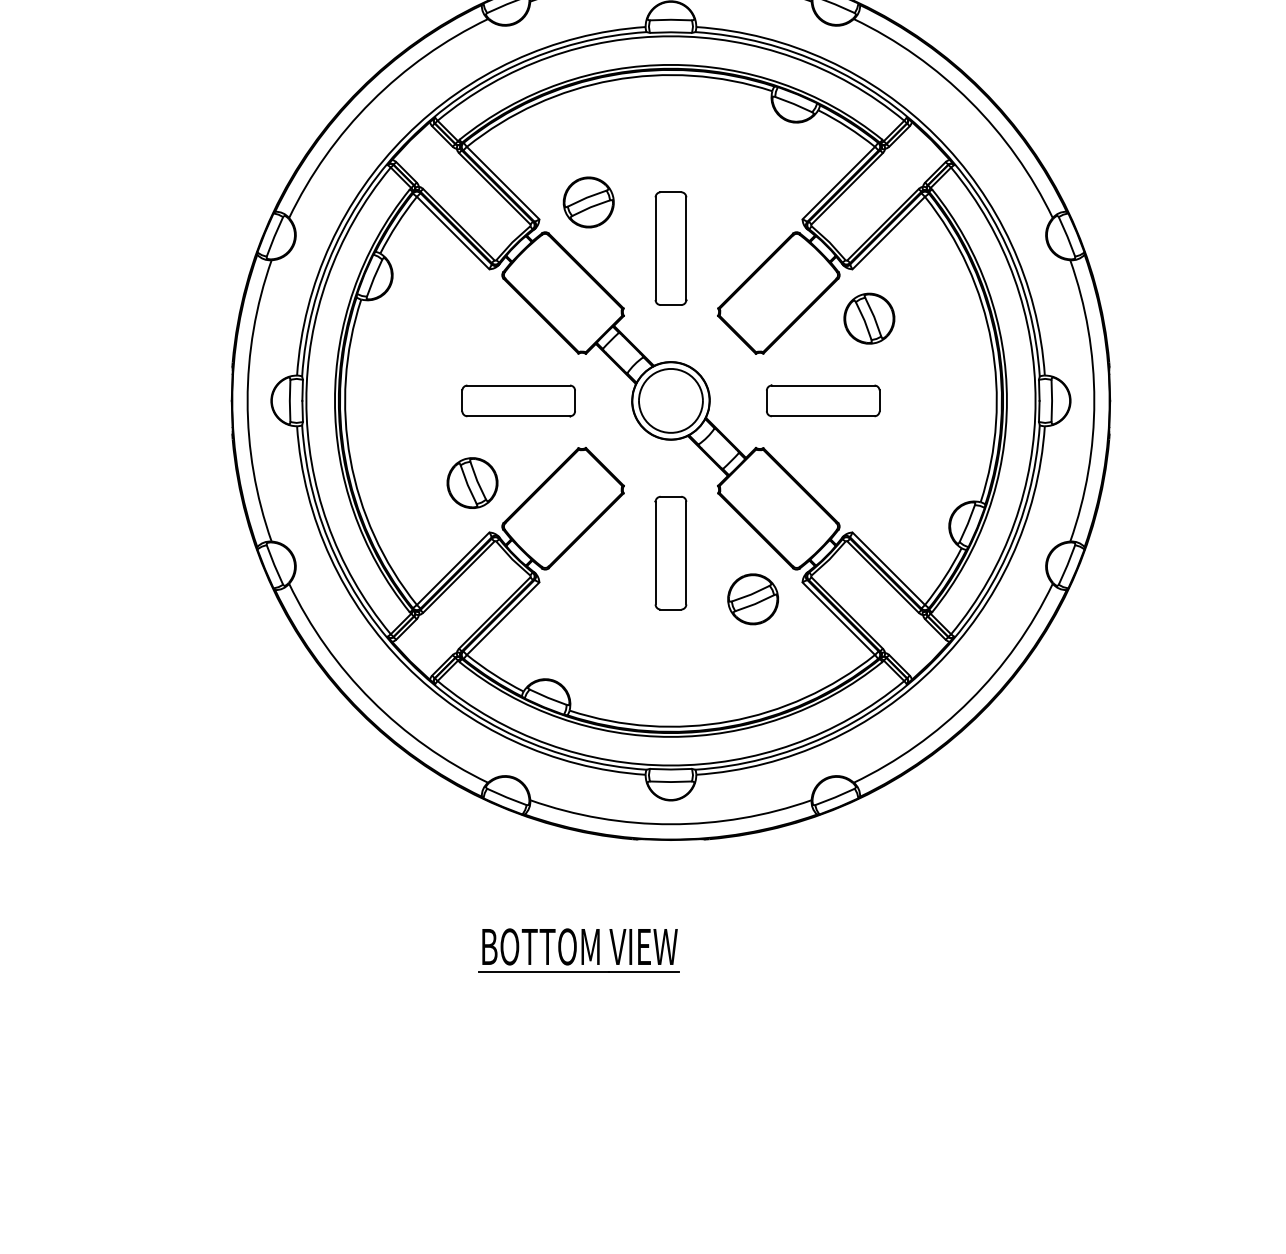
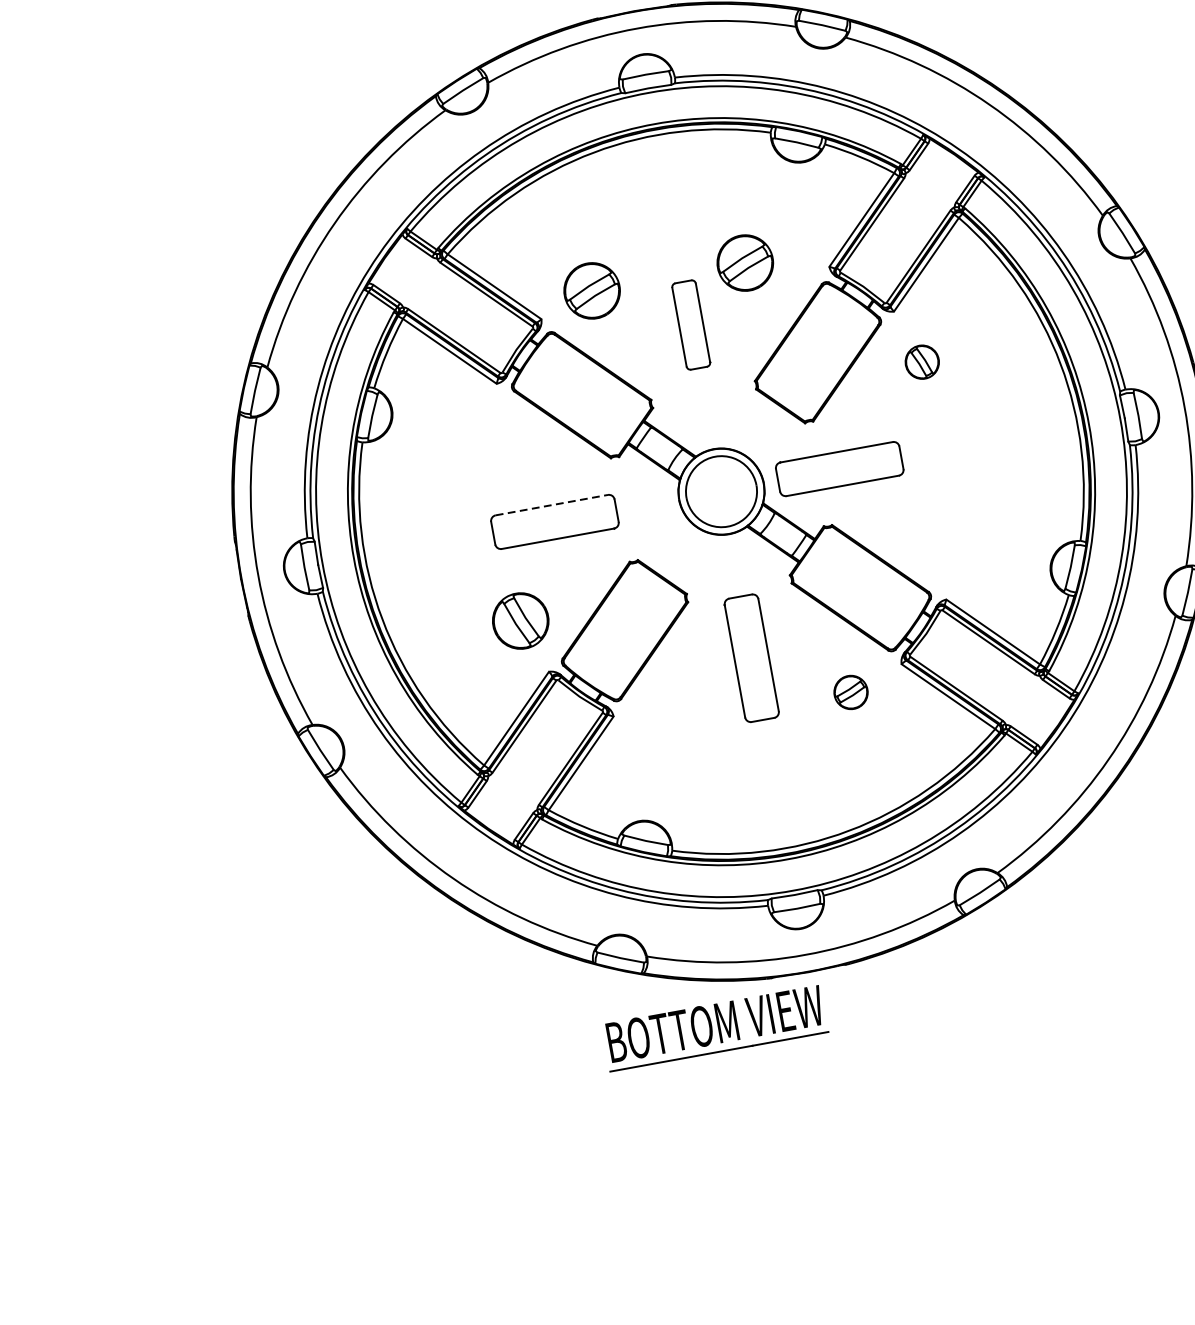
part: (728, 202) -> (745, 263), added
part: (670, 248) -> (690, 325), size x0.7
part: (869, 318) -> (922, 362), size x0.6
line: (519, 385) -> (552, 504), solid -> dashed
part: (823, 400) -> (839, 468), moved
part: (753, 599) -> (851, 692), size x0.6
part: (578, 950) -> (714, 1028), moved

